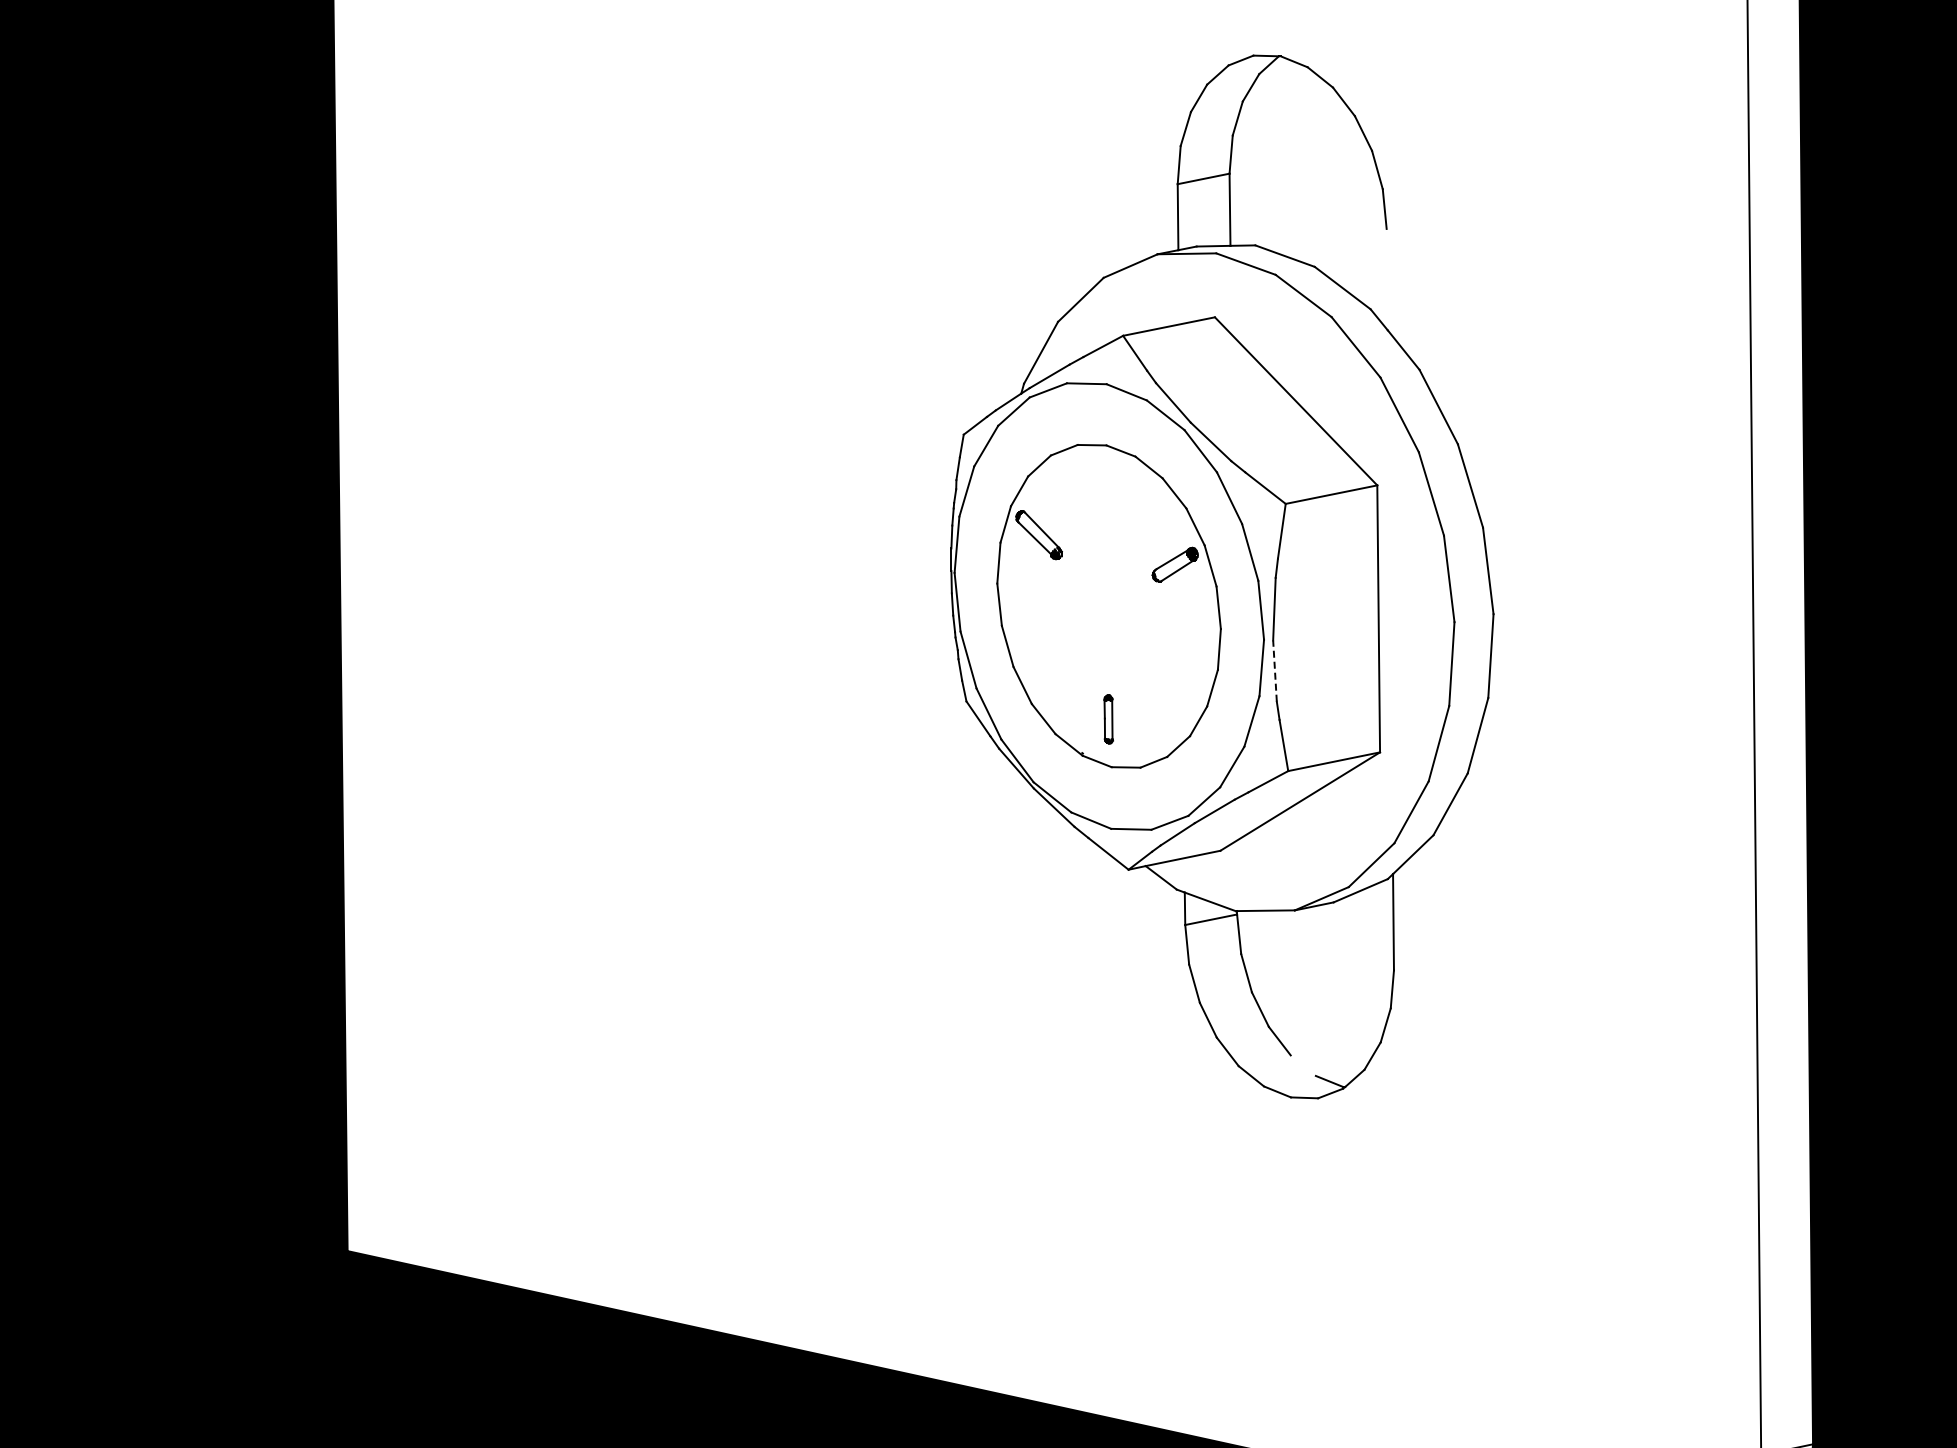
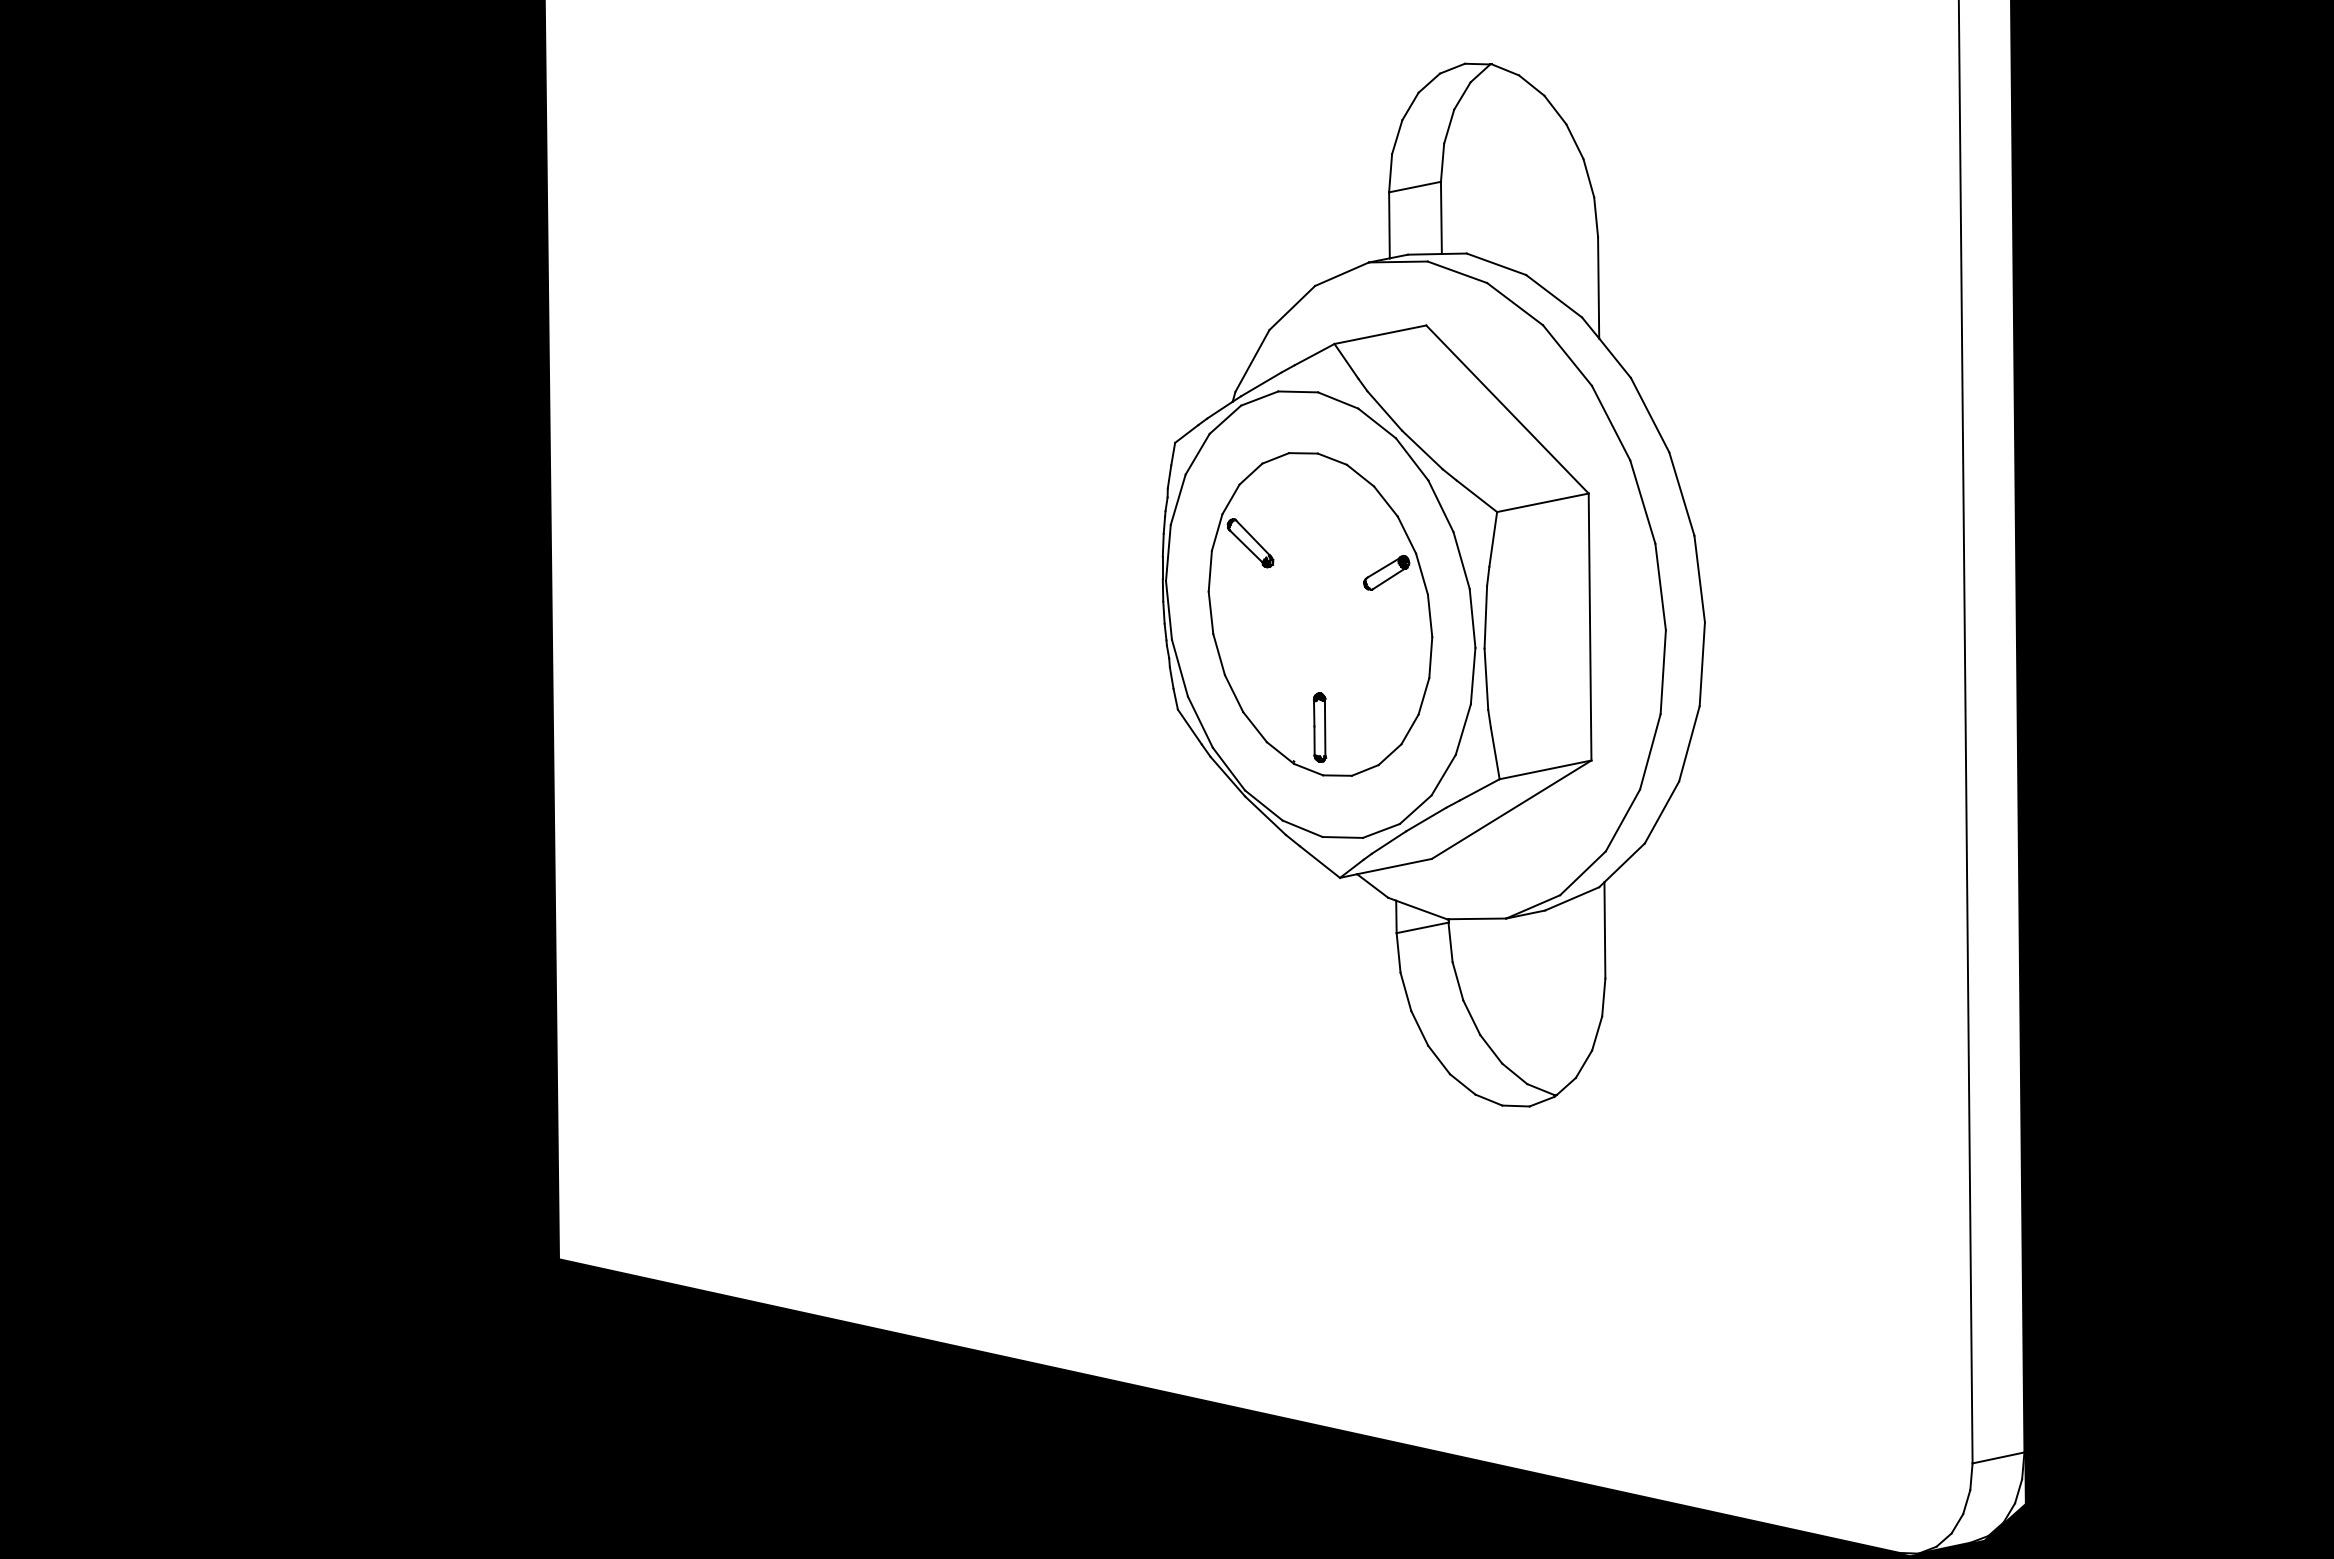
line: (1387, 279) -> (1598, 287), added
line: (1275, 671) -> (1486, 679), dashed -> solid
part: (1109, 719) -> (1320, 727), size x1.43
line: (1303, 1065) -> (1514, 1073), added

